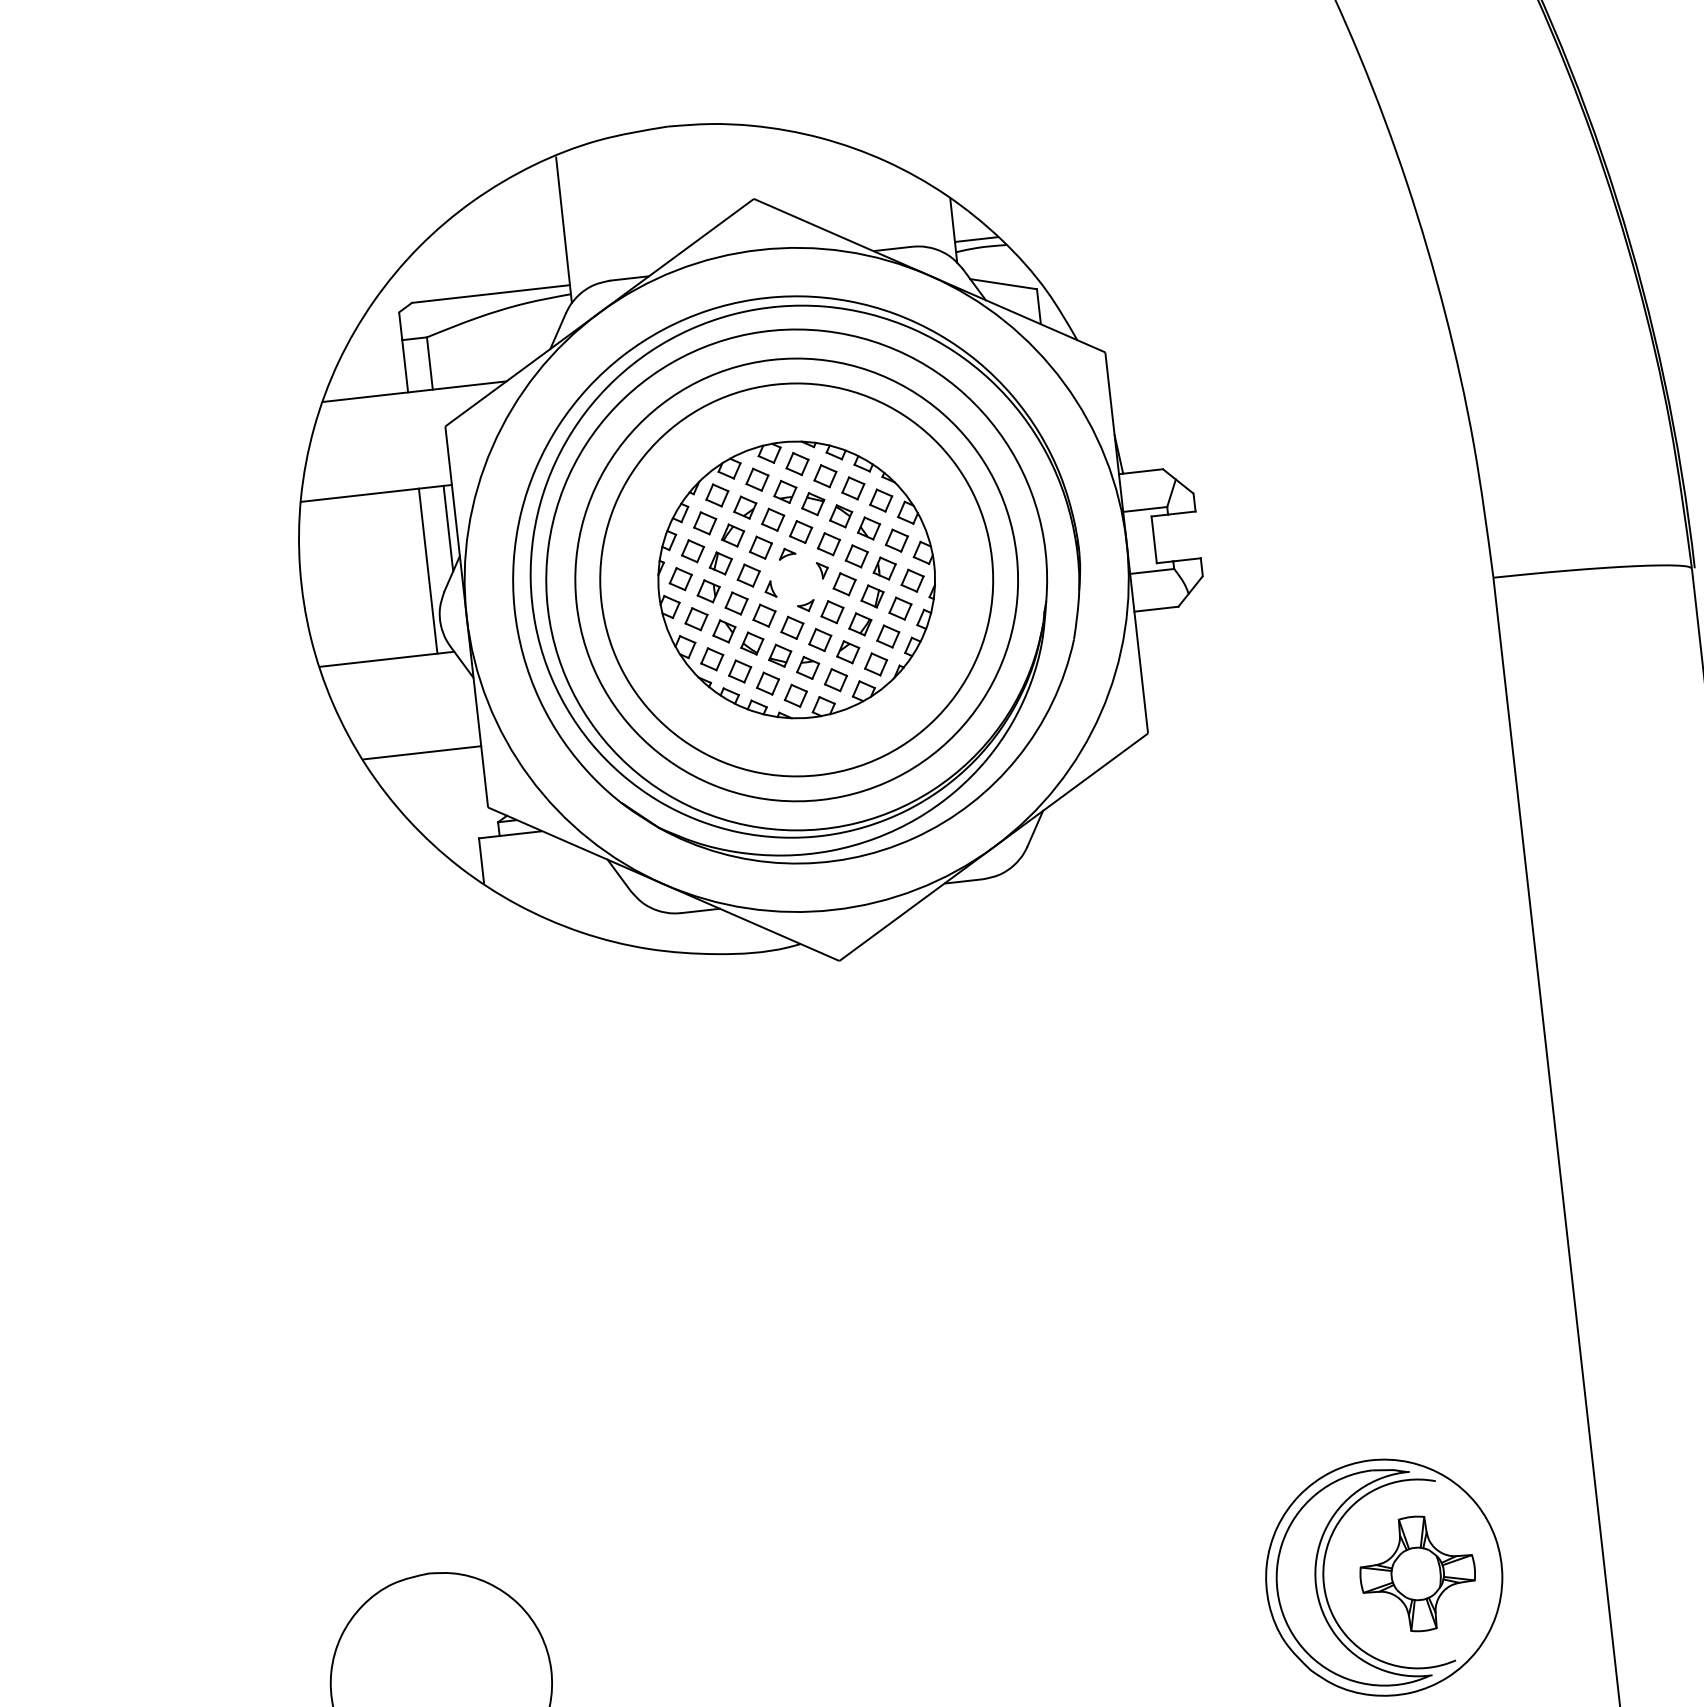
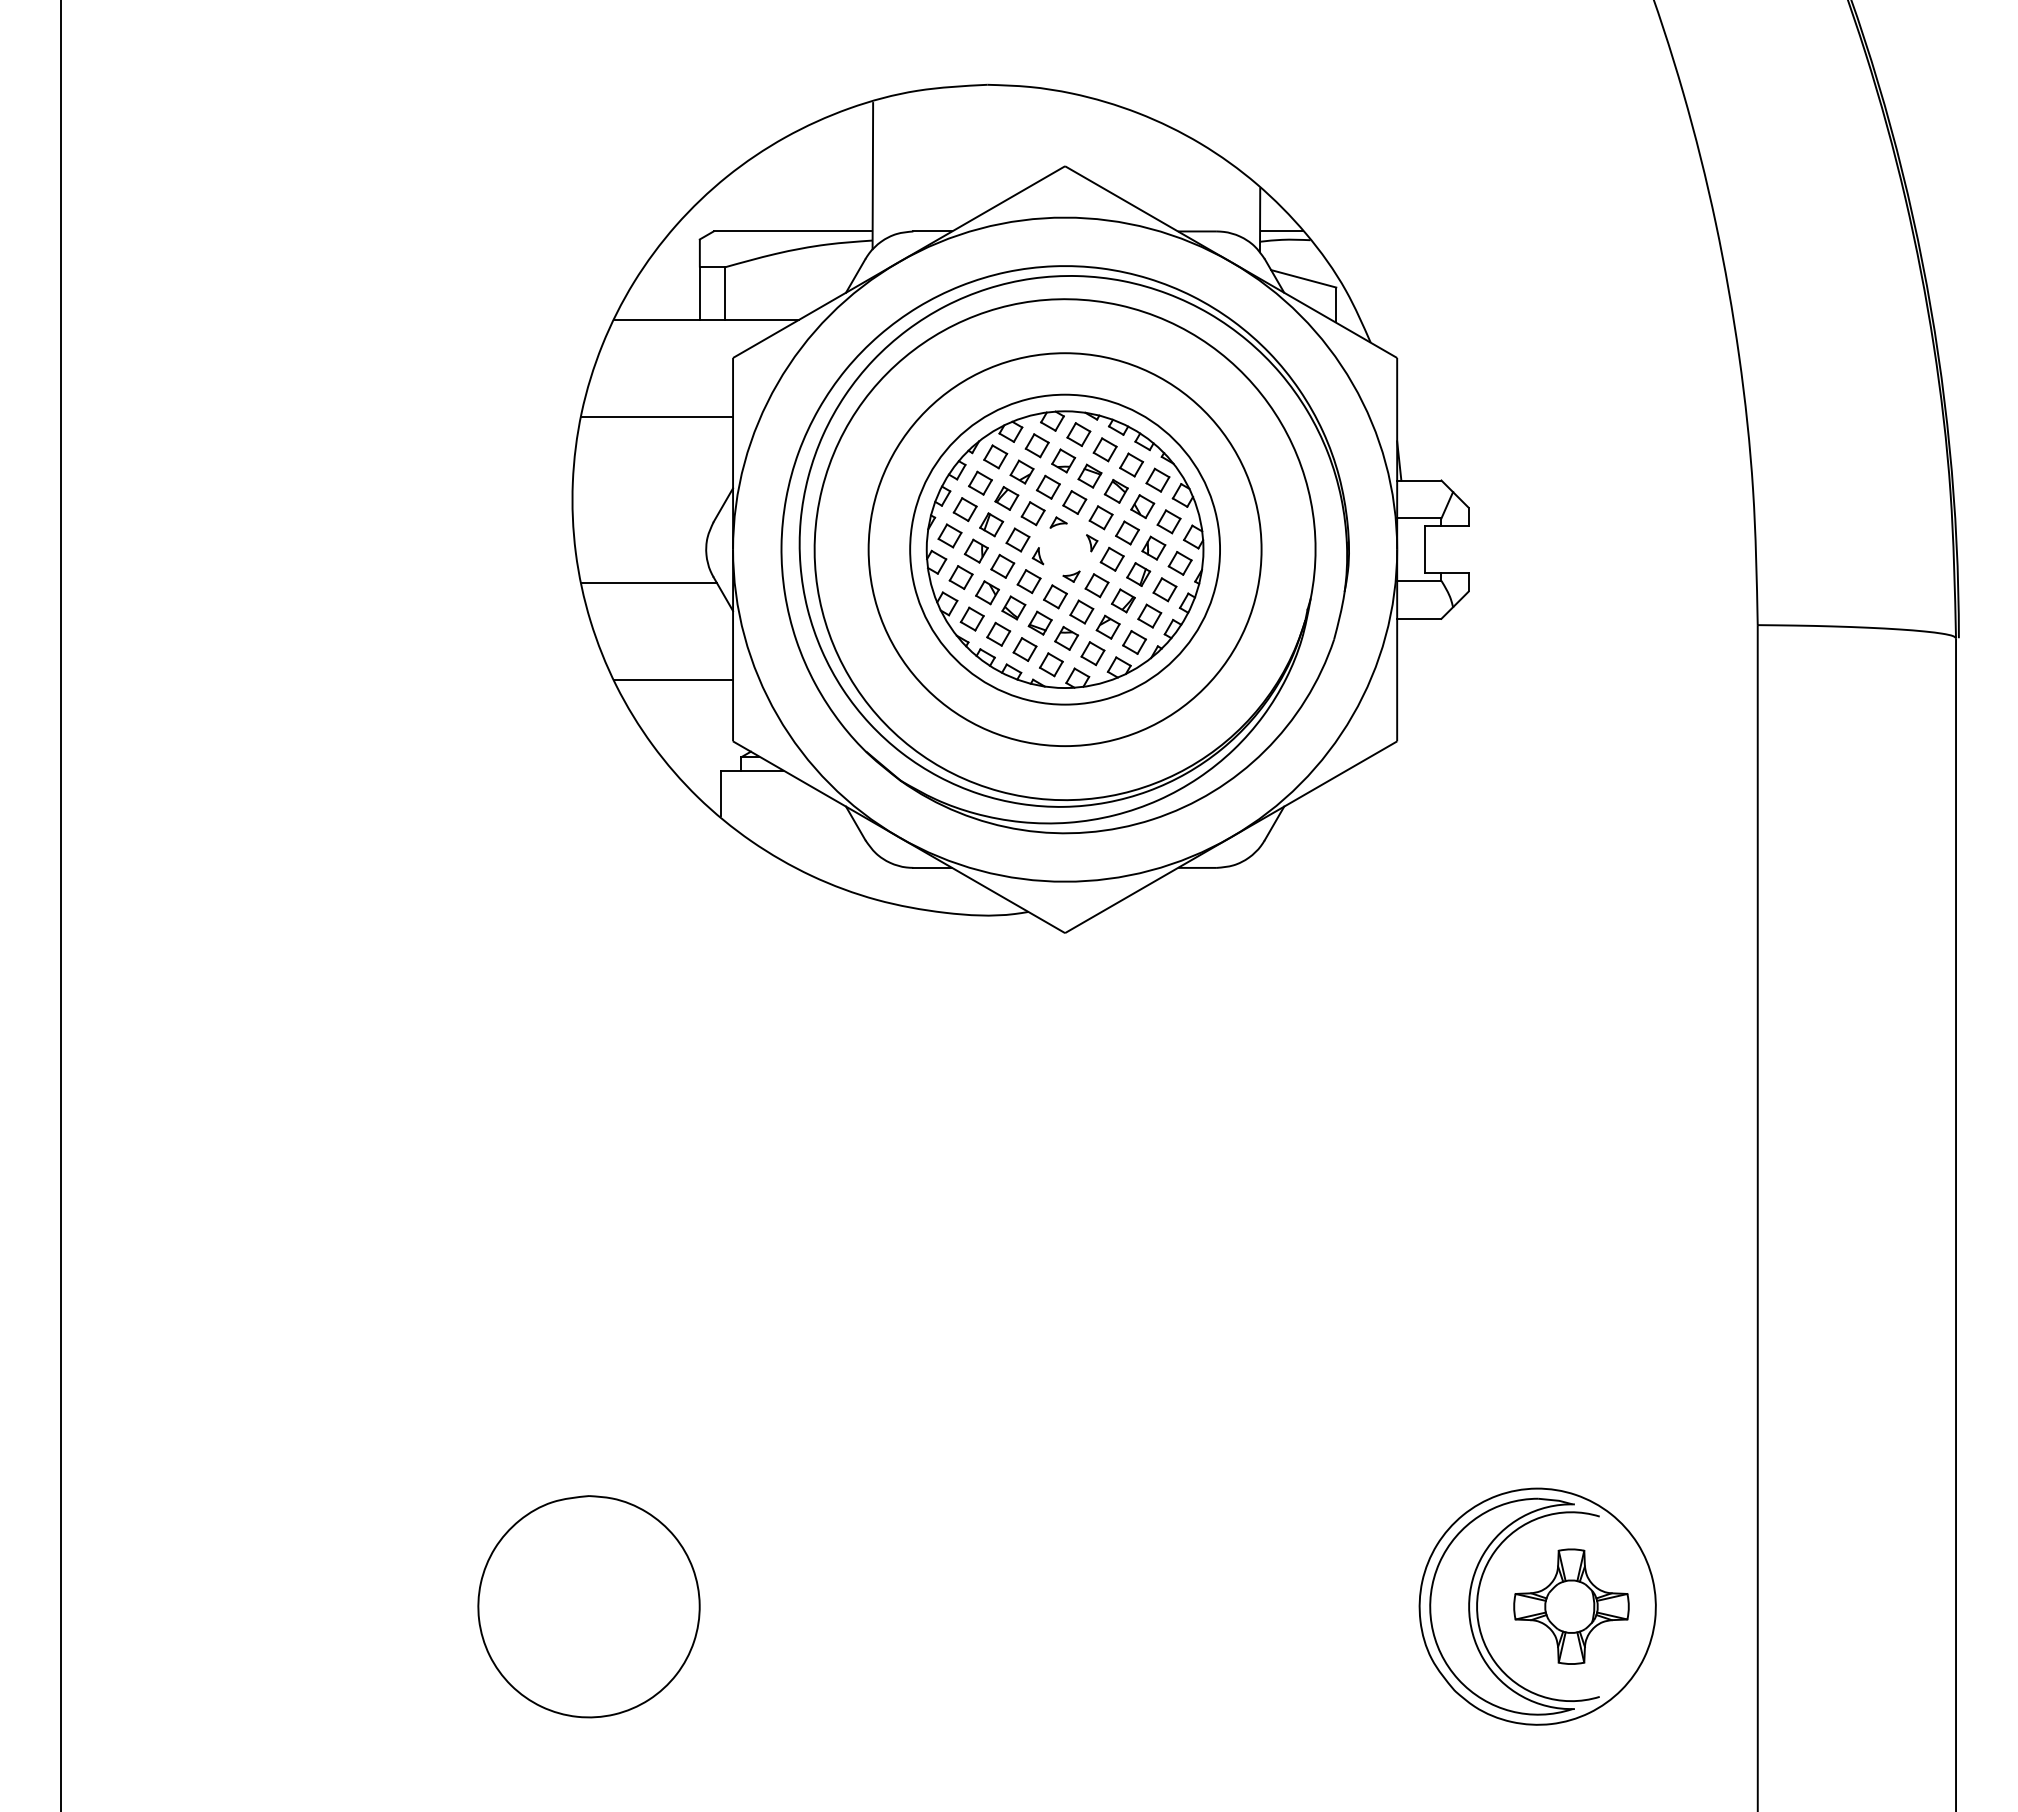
line: (448, 528) -> (724, 459), removed
line: (427, 570) -> (699, 499), removed
circle: (796, 579) -> (1064, 549), size x0.7

